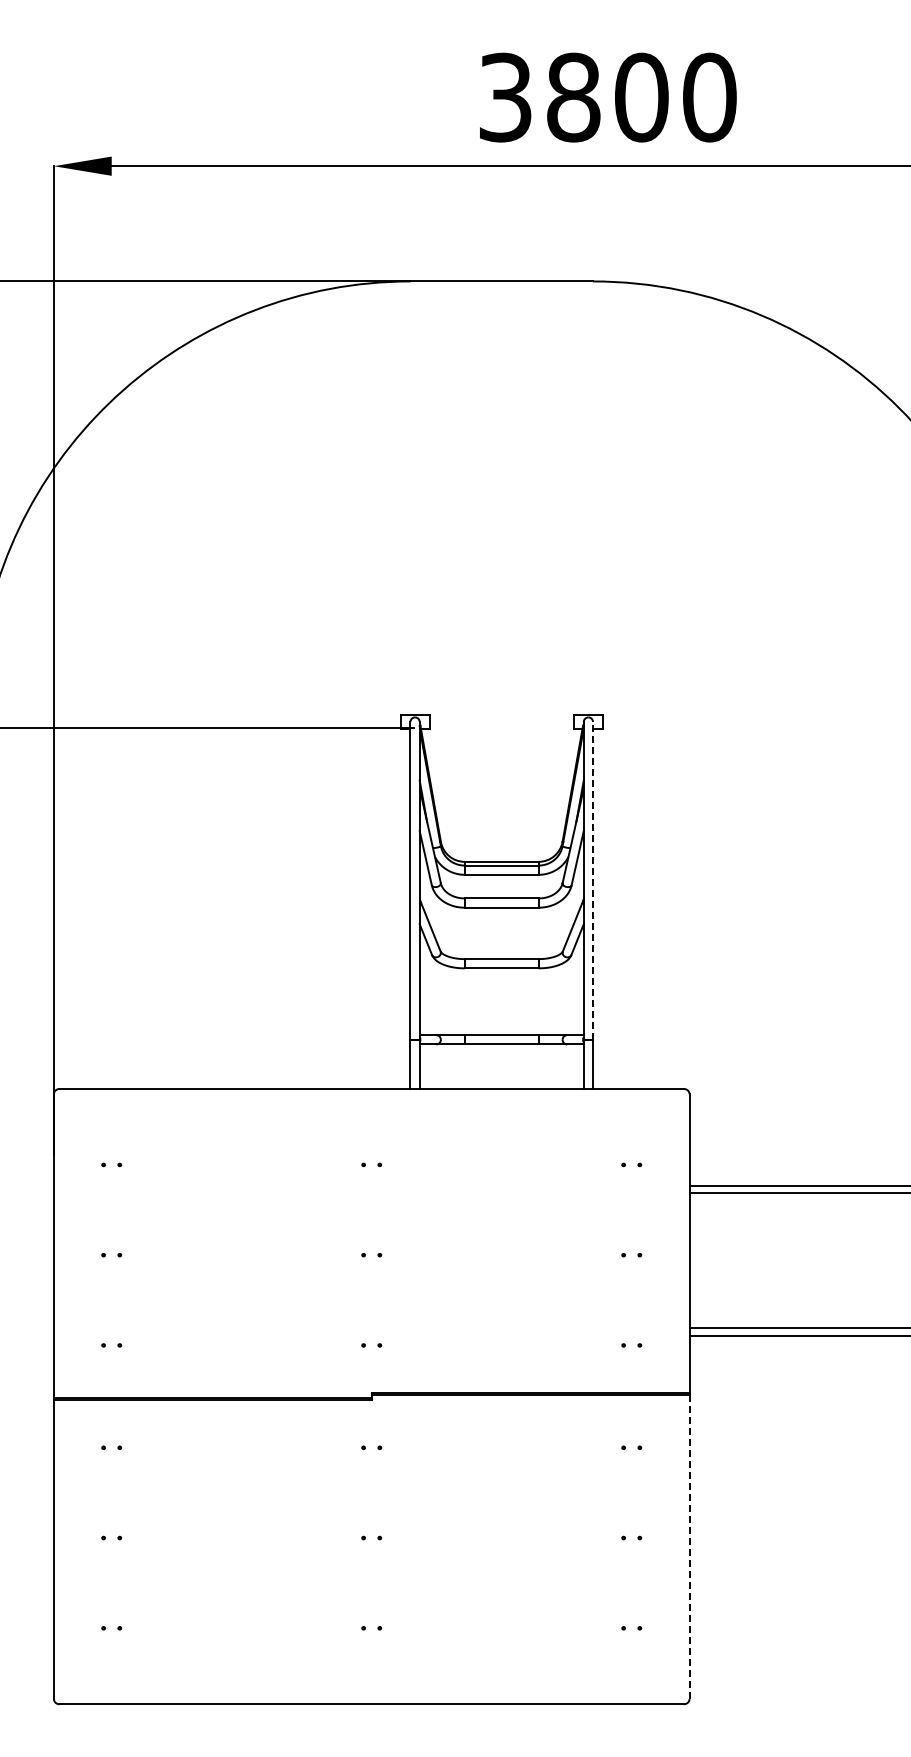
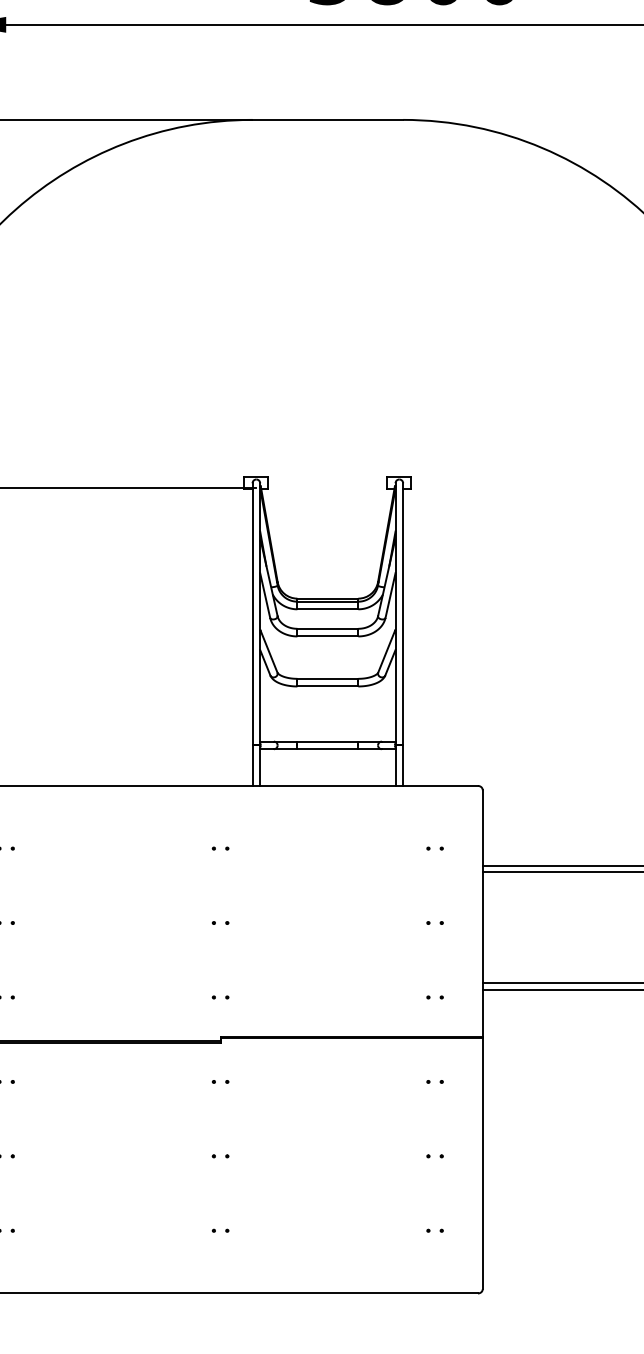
line: (593, 880) -> (403, 614), dashed -> solid
line: (689, 1546) -> (482, 1163), dashed -> solid

